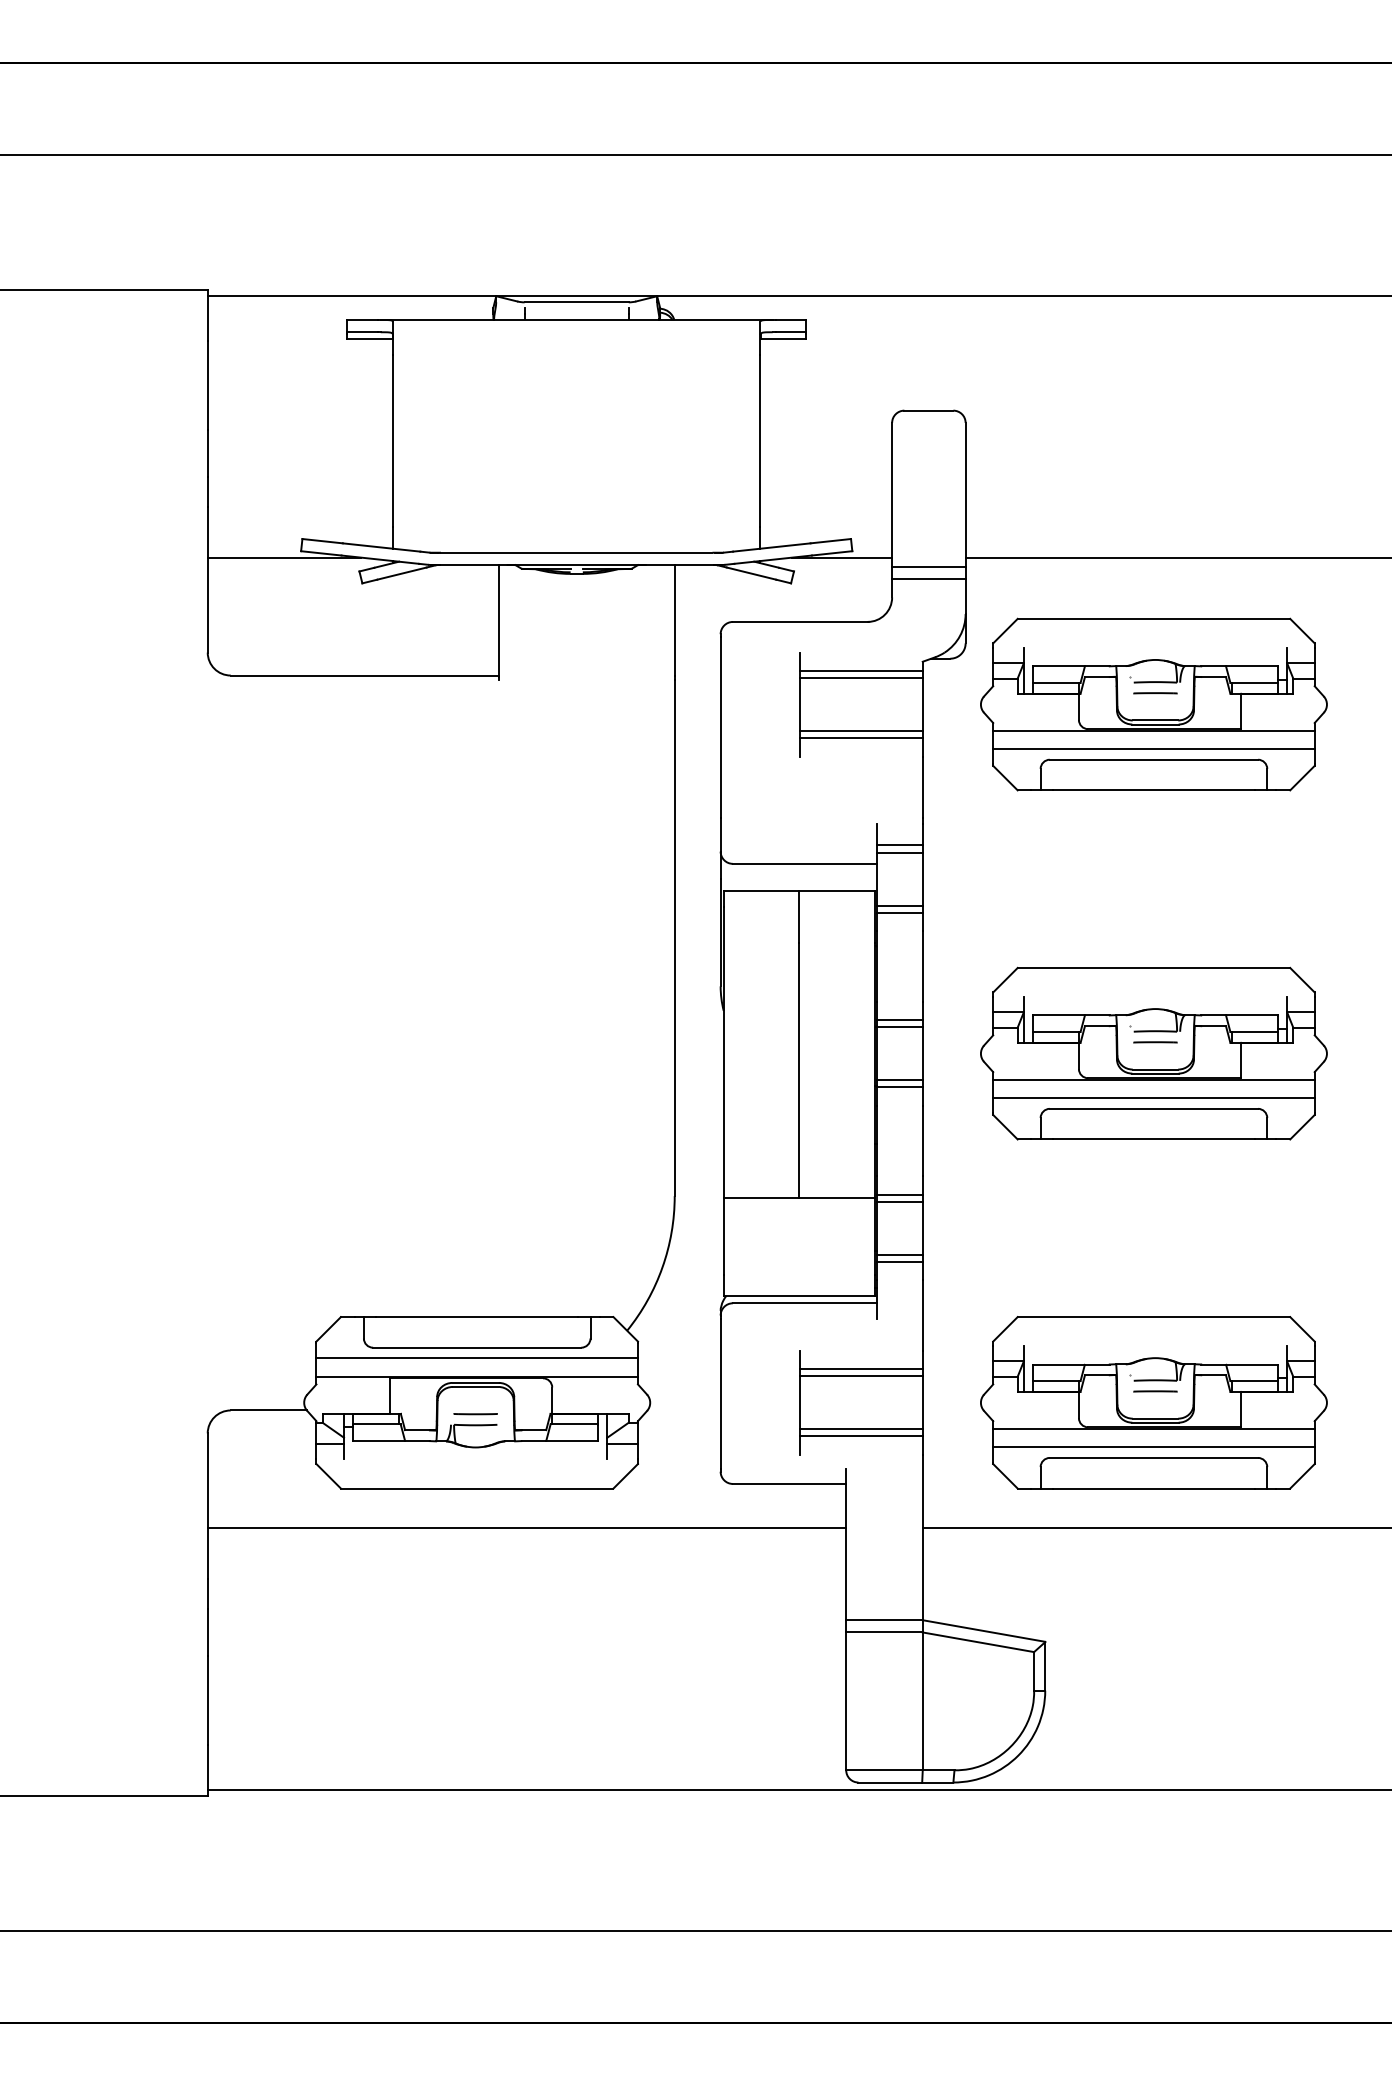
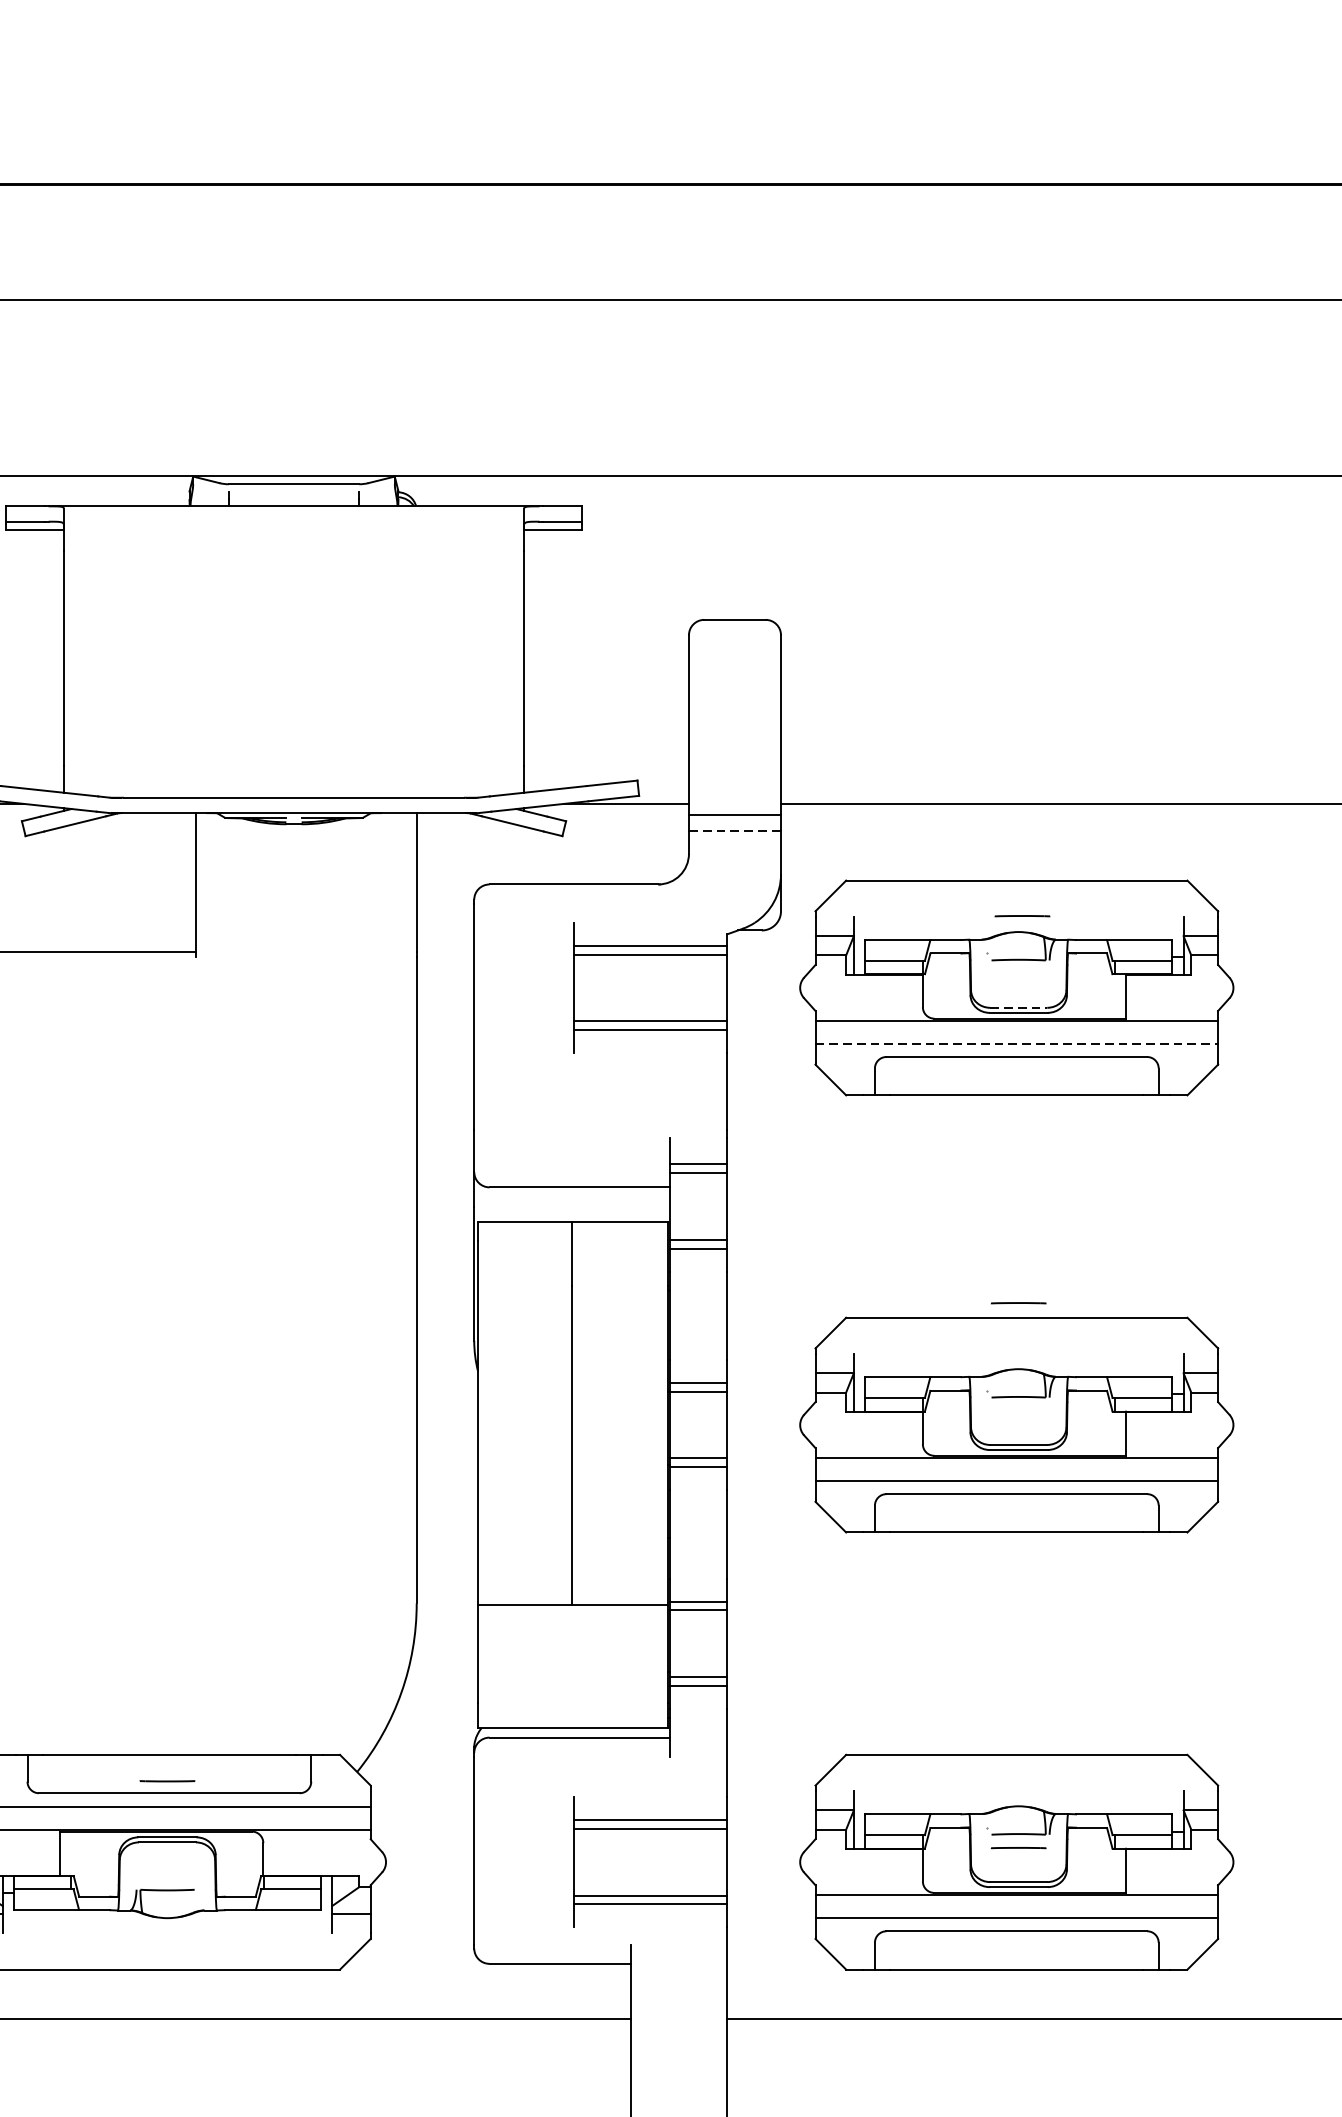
line: (928, 579) -> (734, 831), solid -> dashed
line: (1155, 693) -> (1022, 916), moved
line: (1155, 720) -> (1018, 1007), solid -> dashed
line: (1153, 749) -> (1016, 1044), solid -> dashed
line: (1155, 1042) -> (1018, 1303), moved
line: (475, 1414) -> (167, 1781), moved

